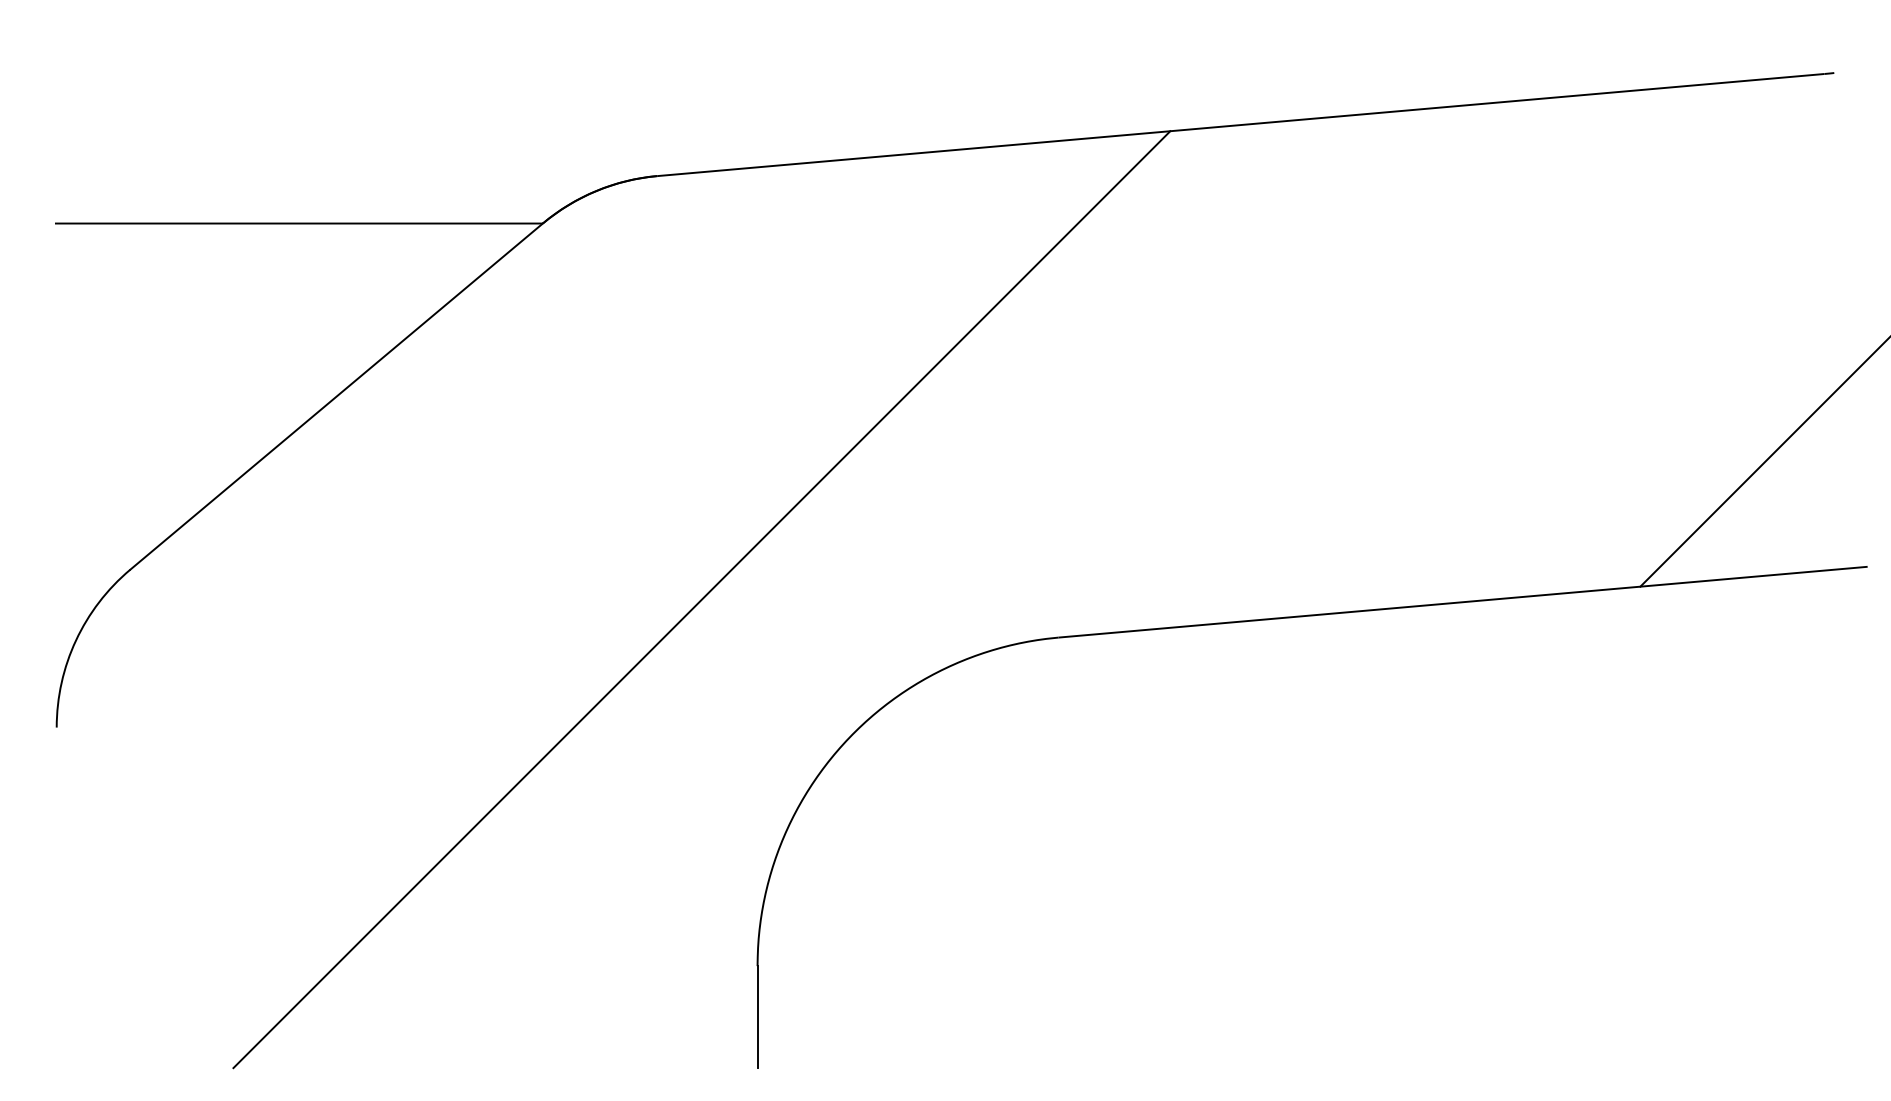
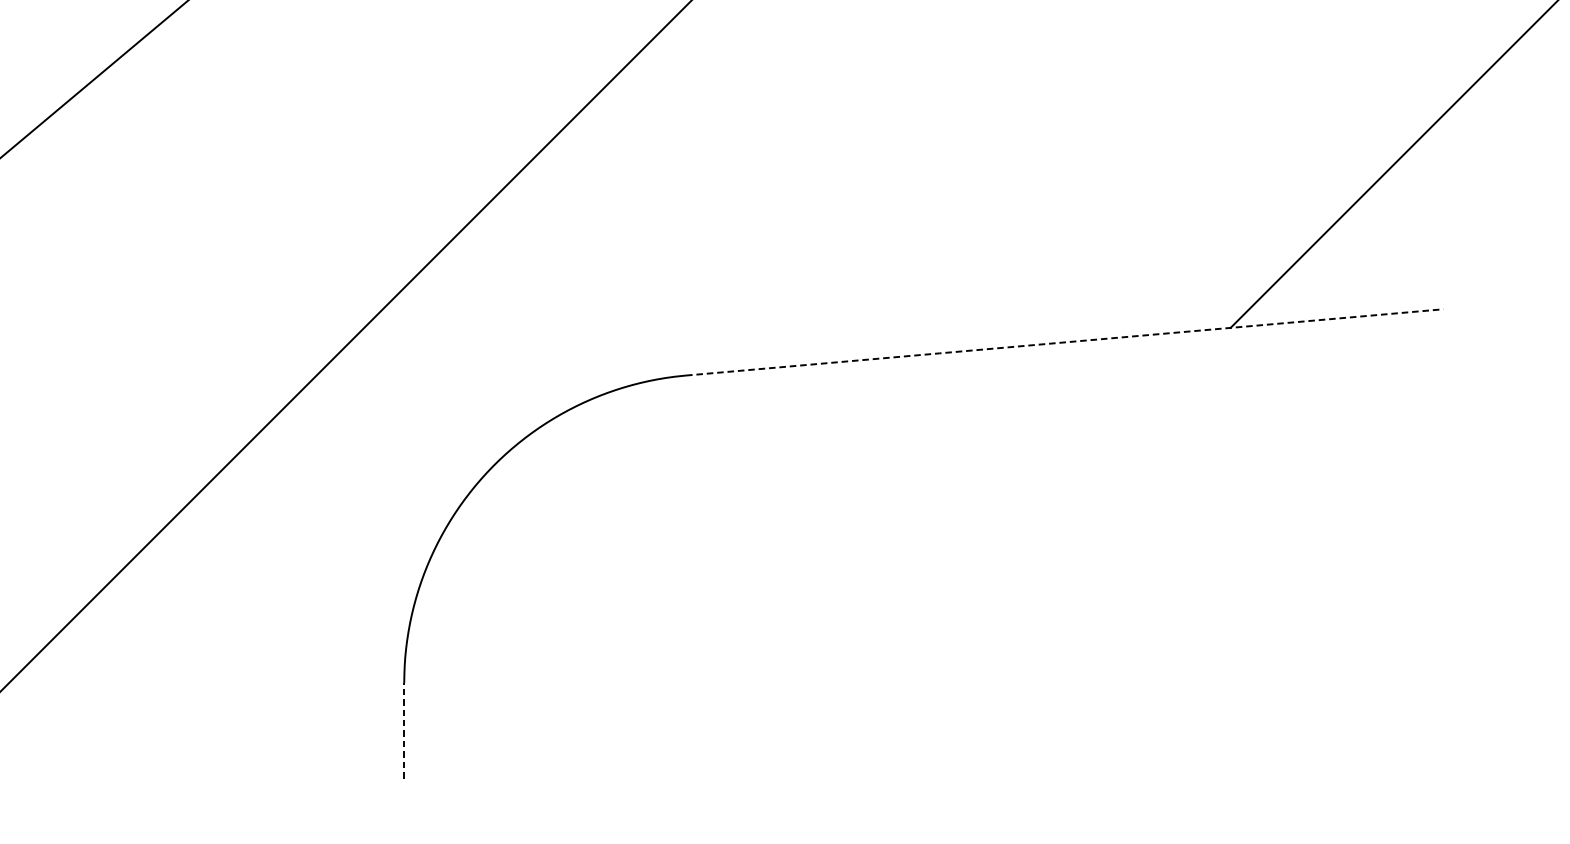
line: (1462, 602) -> (1064, 342), solid -> dashed
line: (757, 1017) -> (404, 731), solid -> dashed

